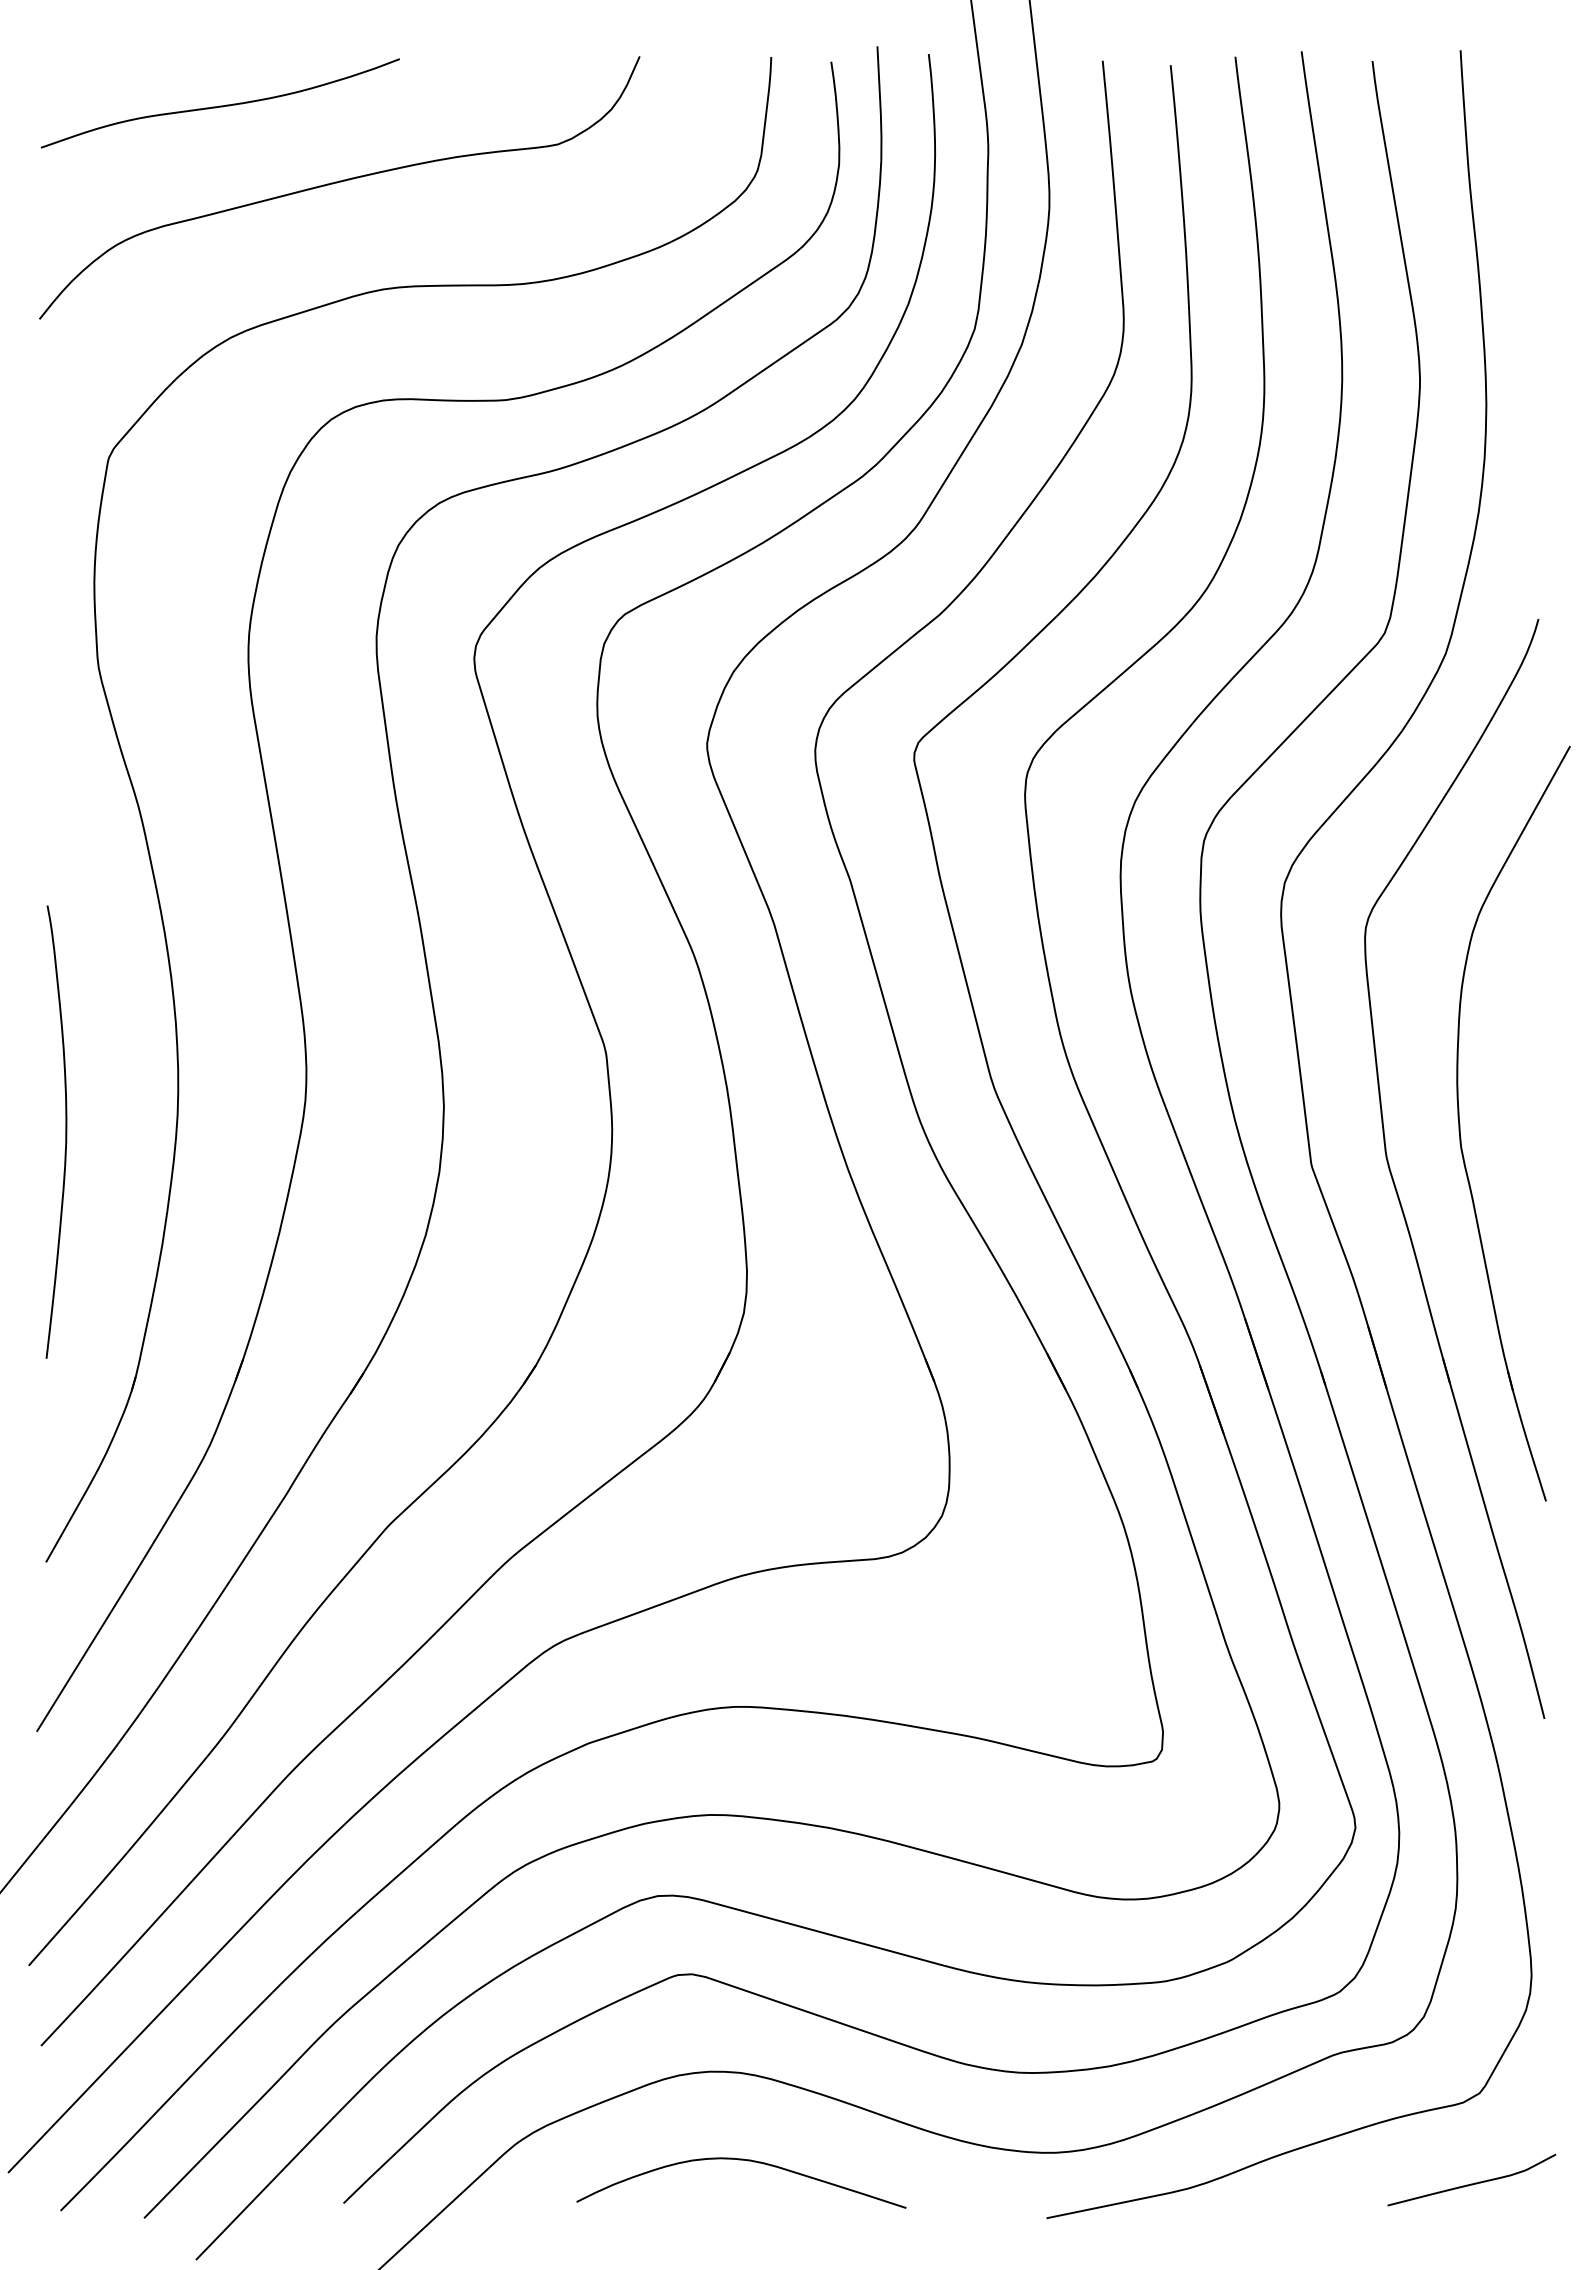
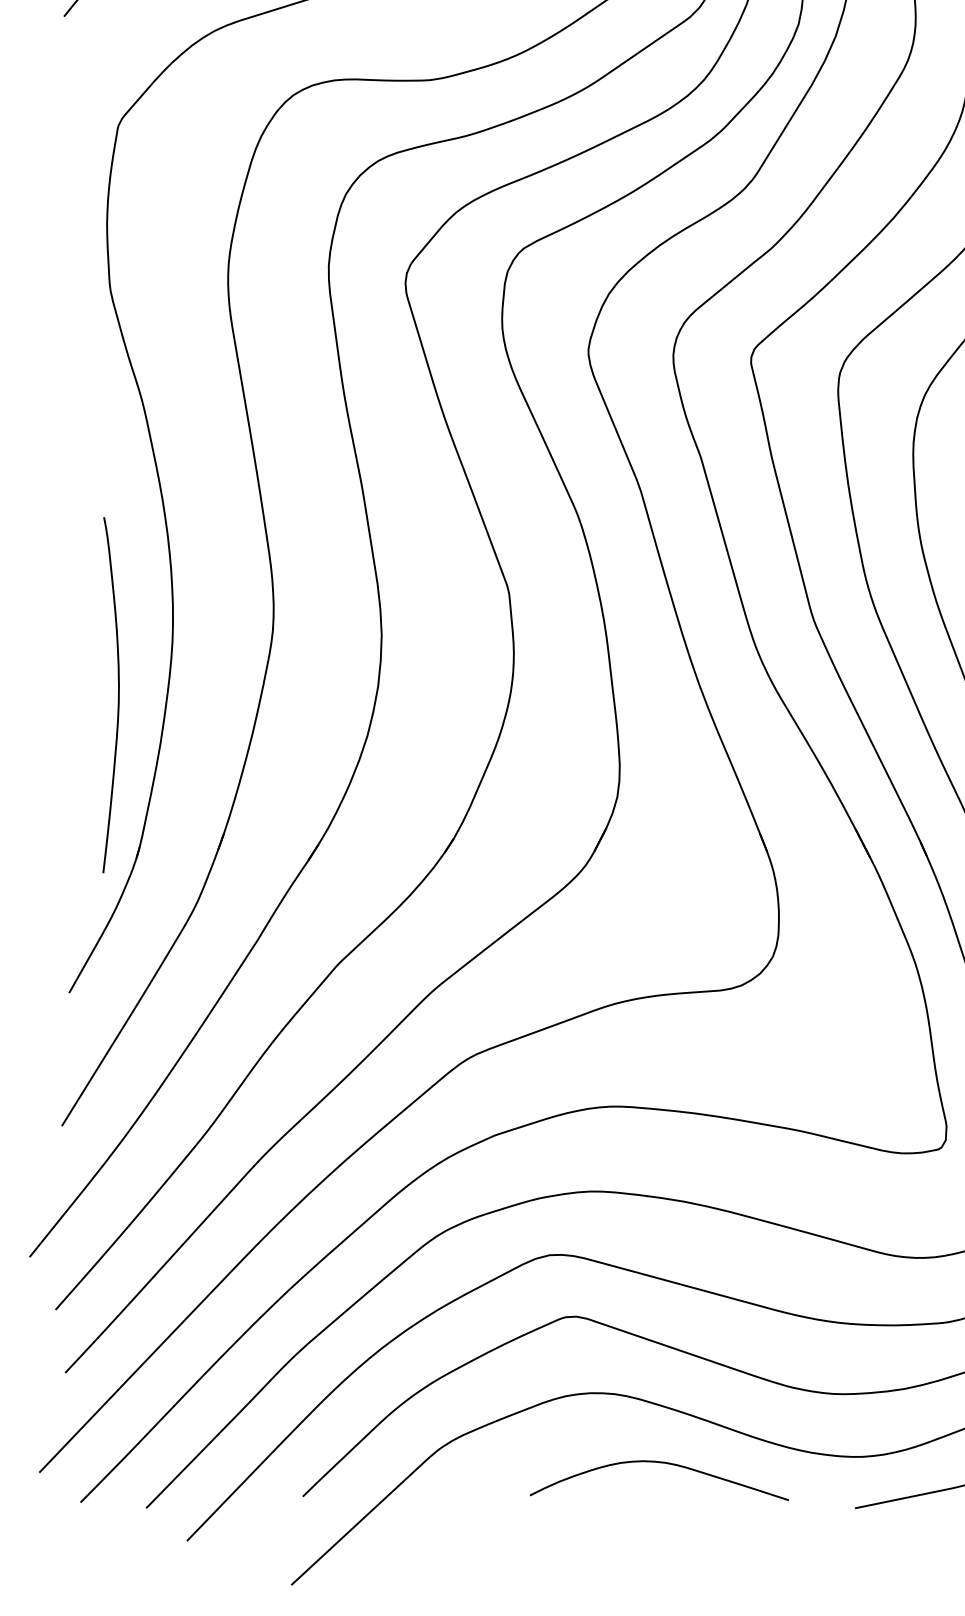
curve: (65, 1131) -> (118, 694), moved
curve: (747, 2161) -> (664, 1463), moved

